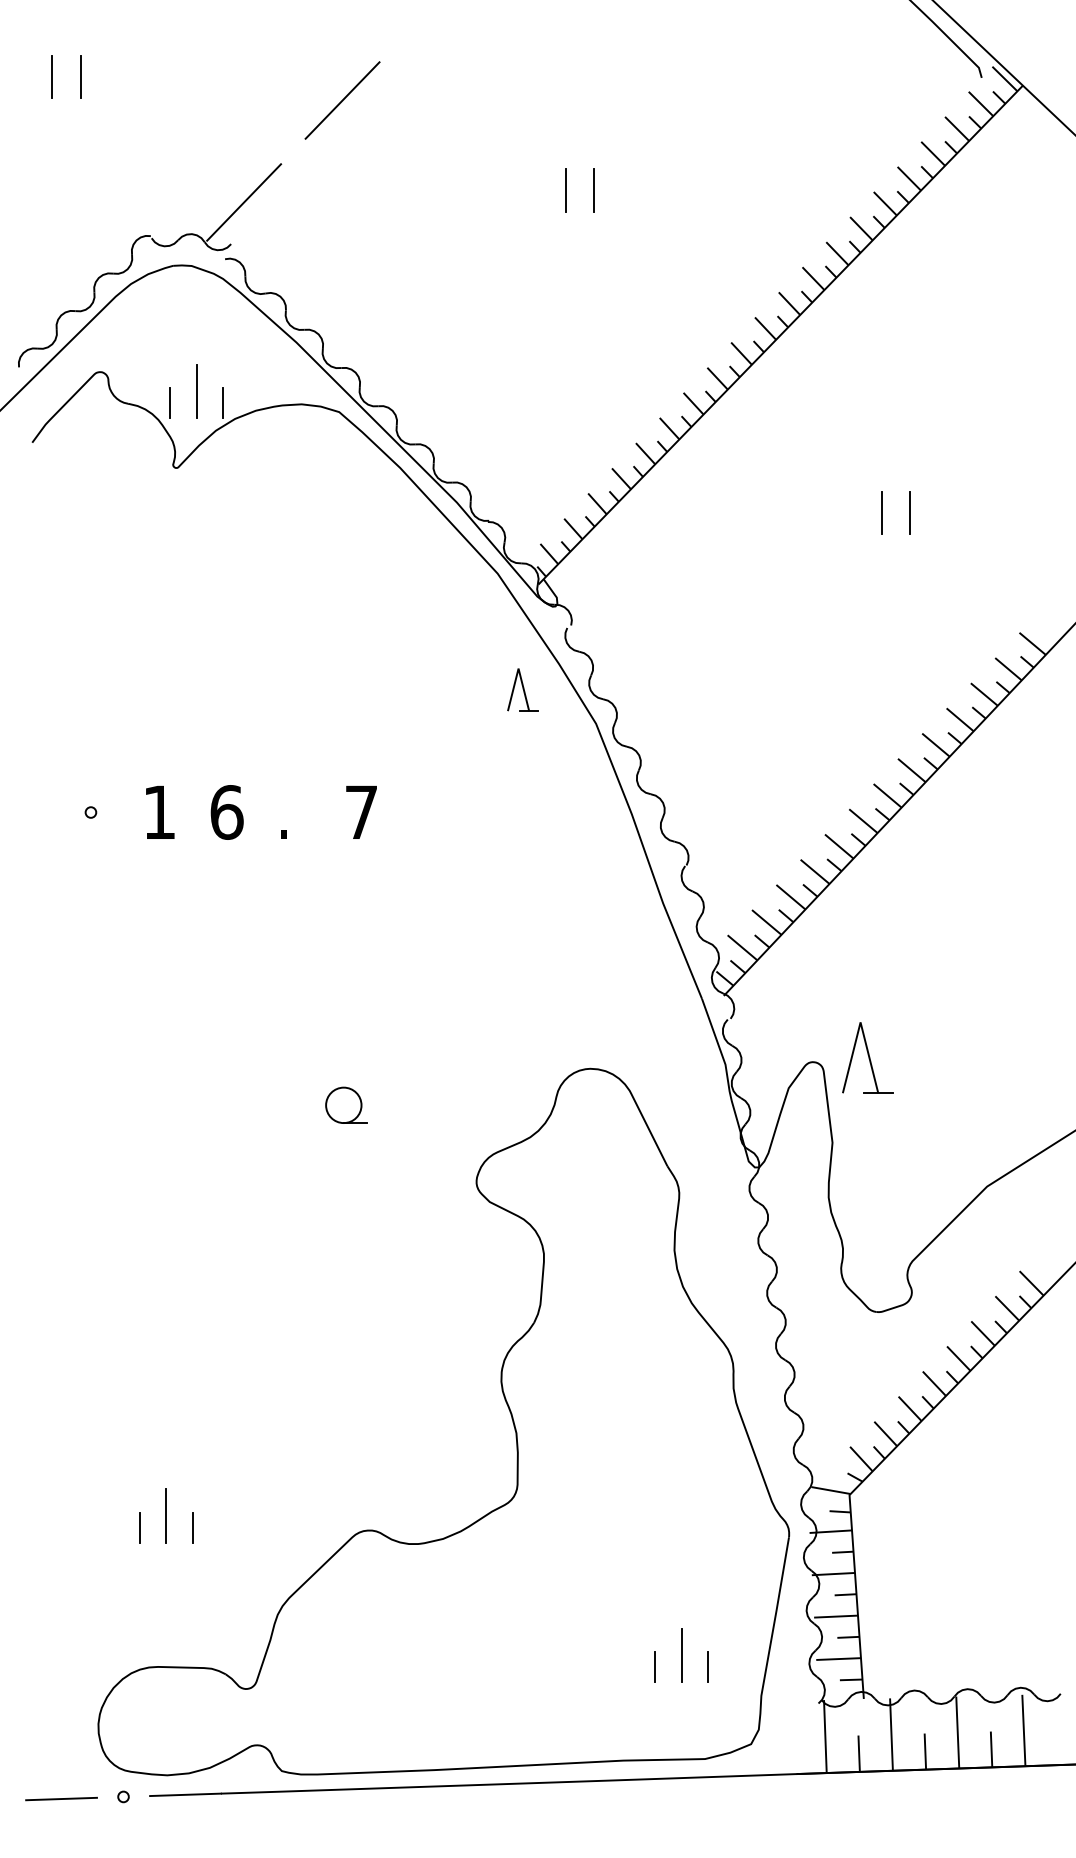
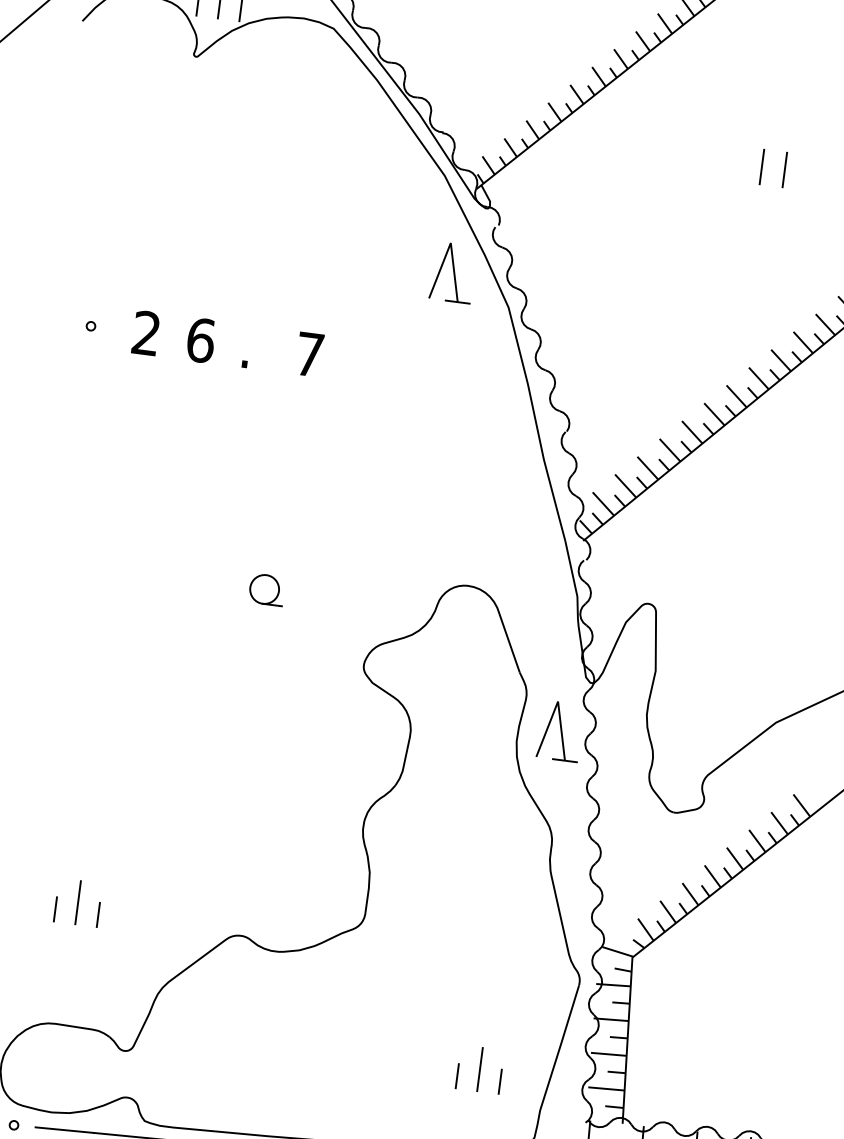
part: (522, 689) -> (452, 272), size x1.67
text: (158, 811) -> (145, 332), 1 -> 2
part: (867, 1057) -> (559, 730), moved

